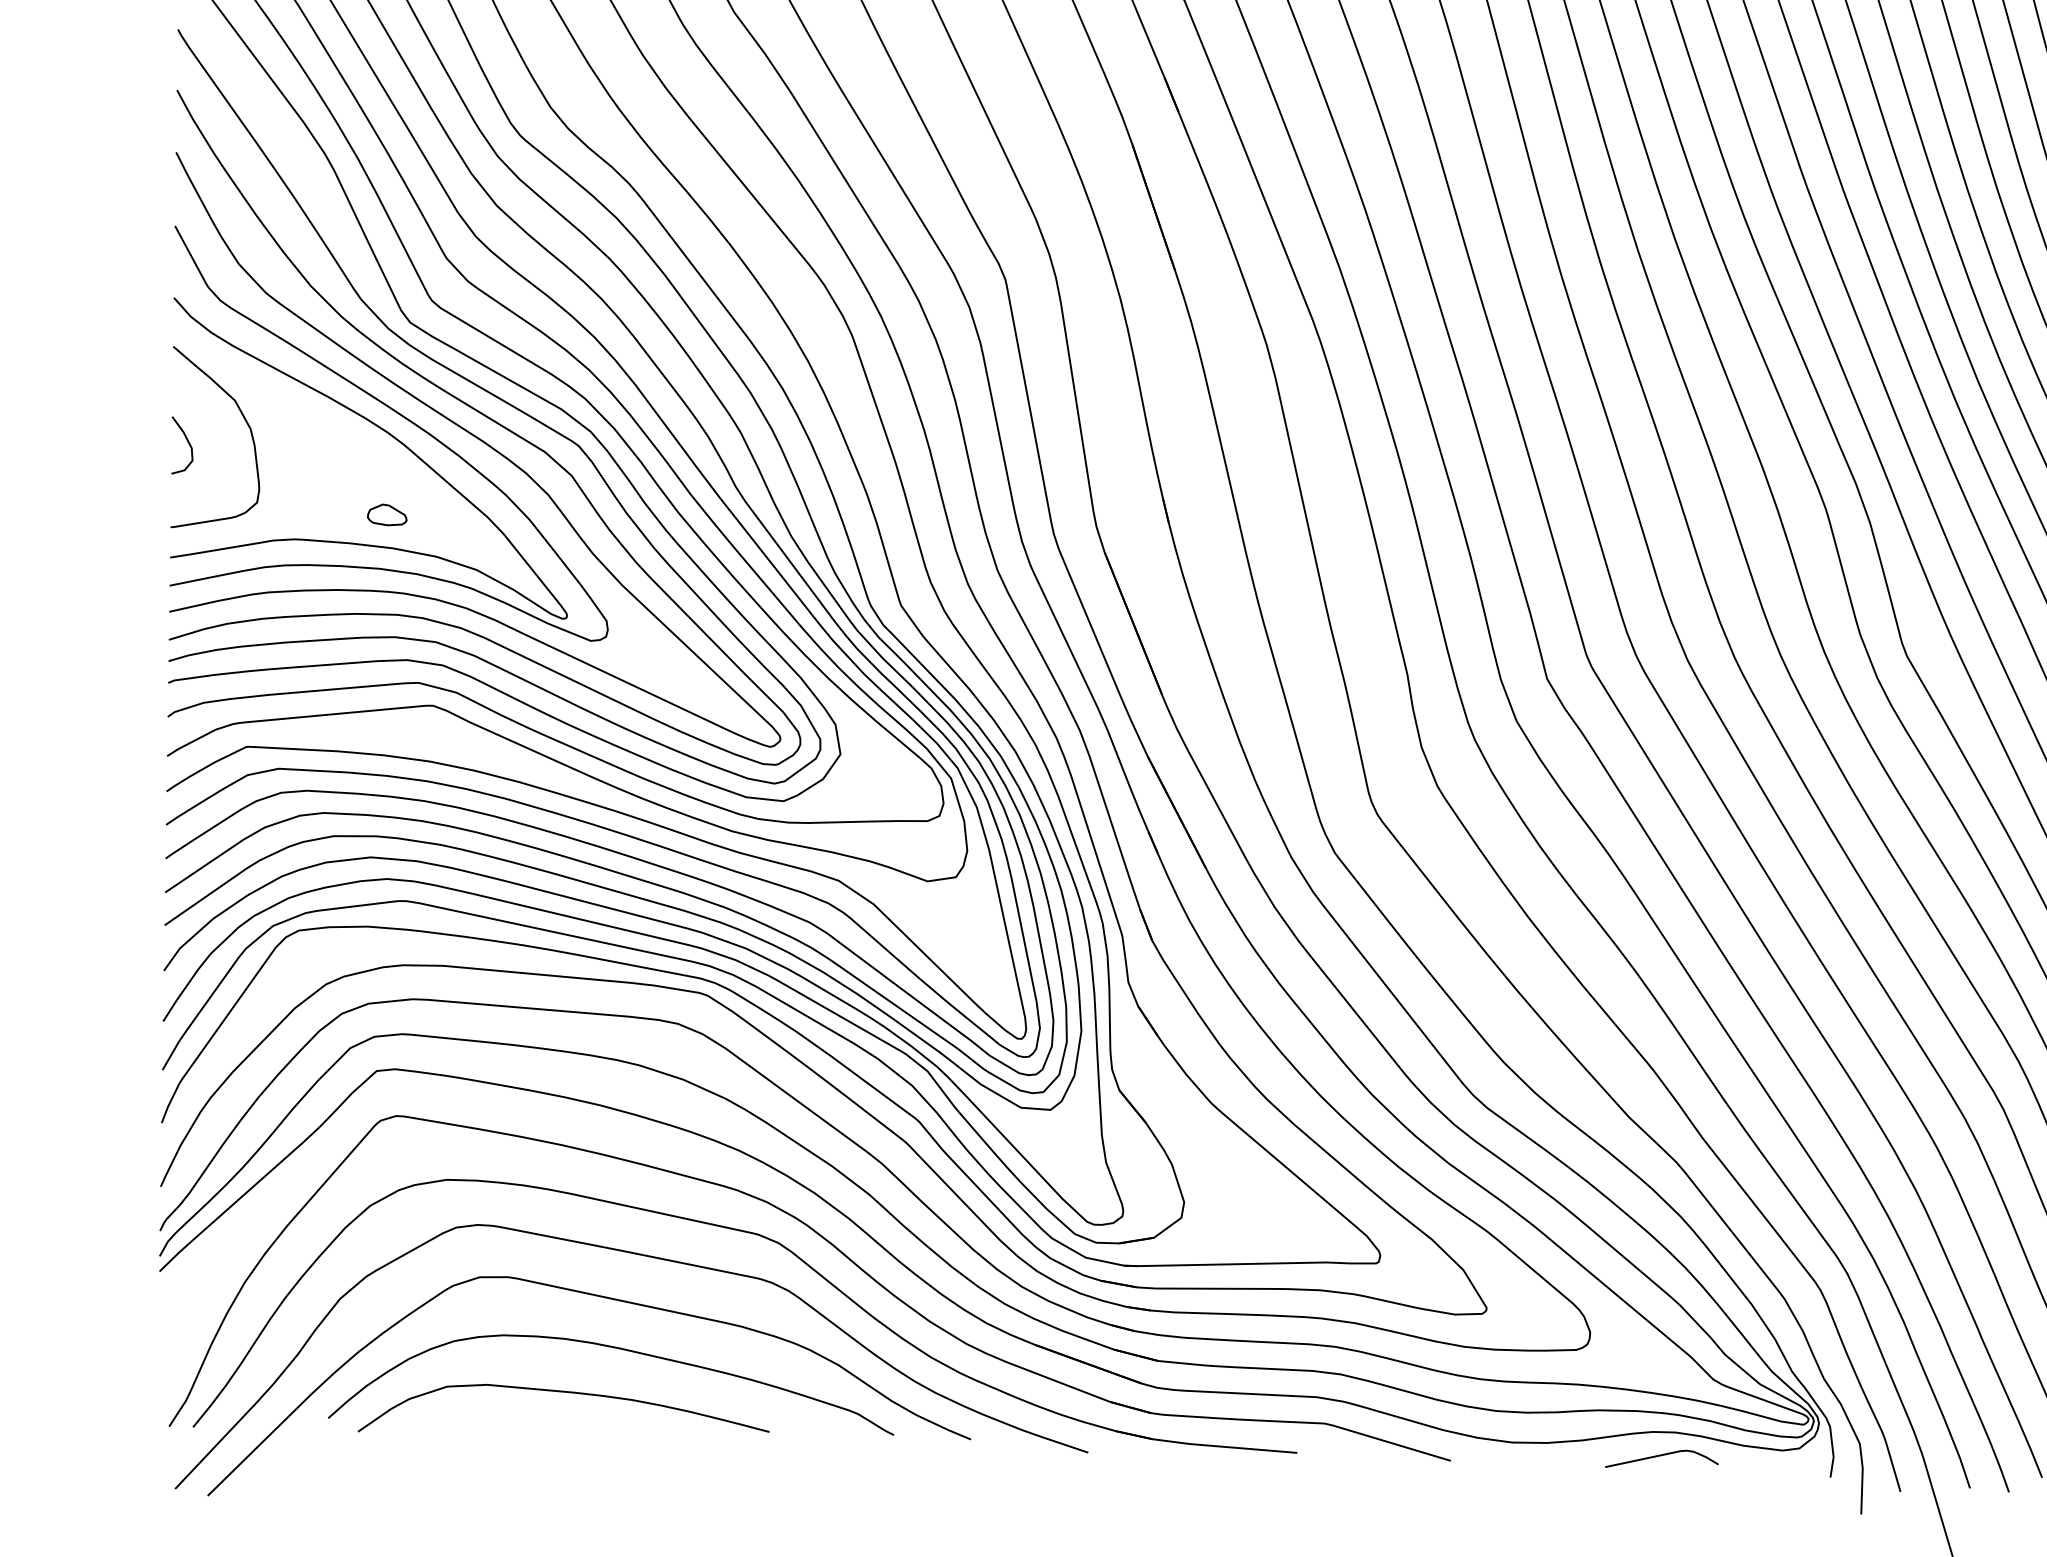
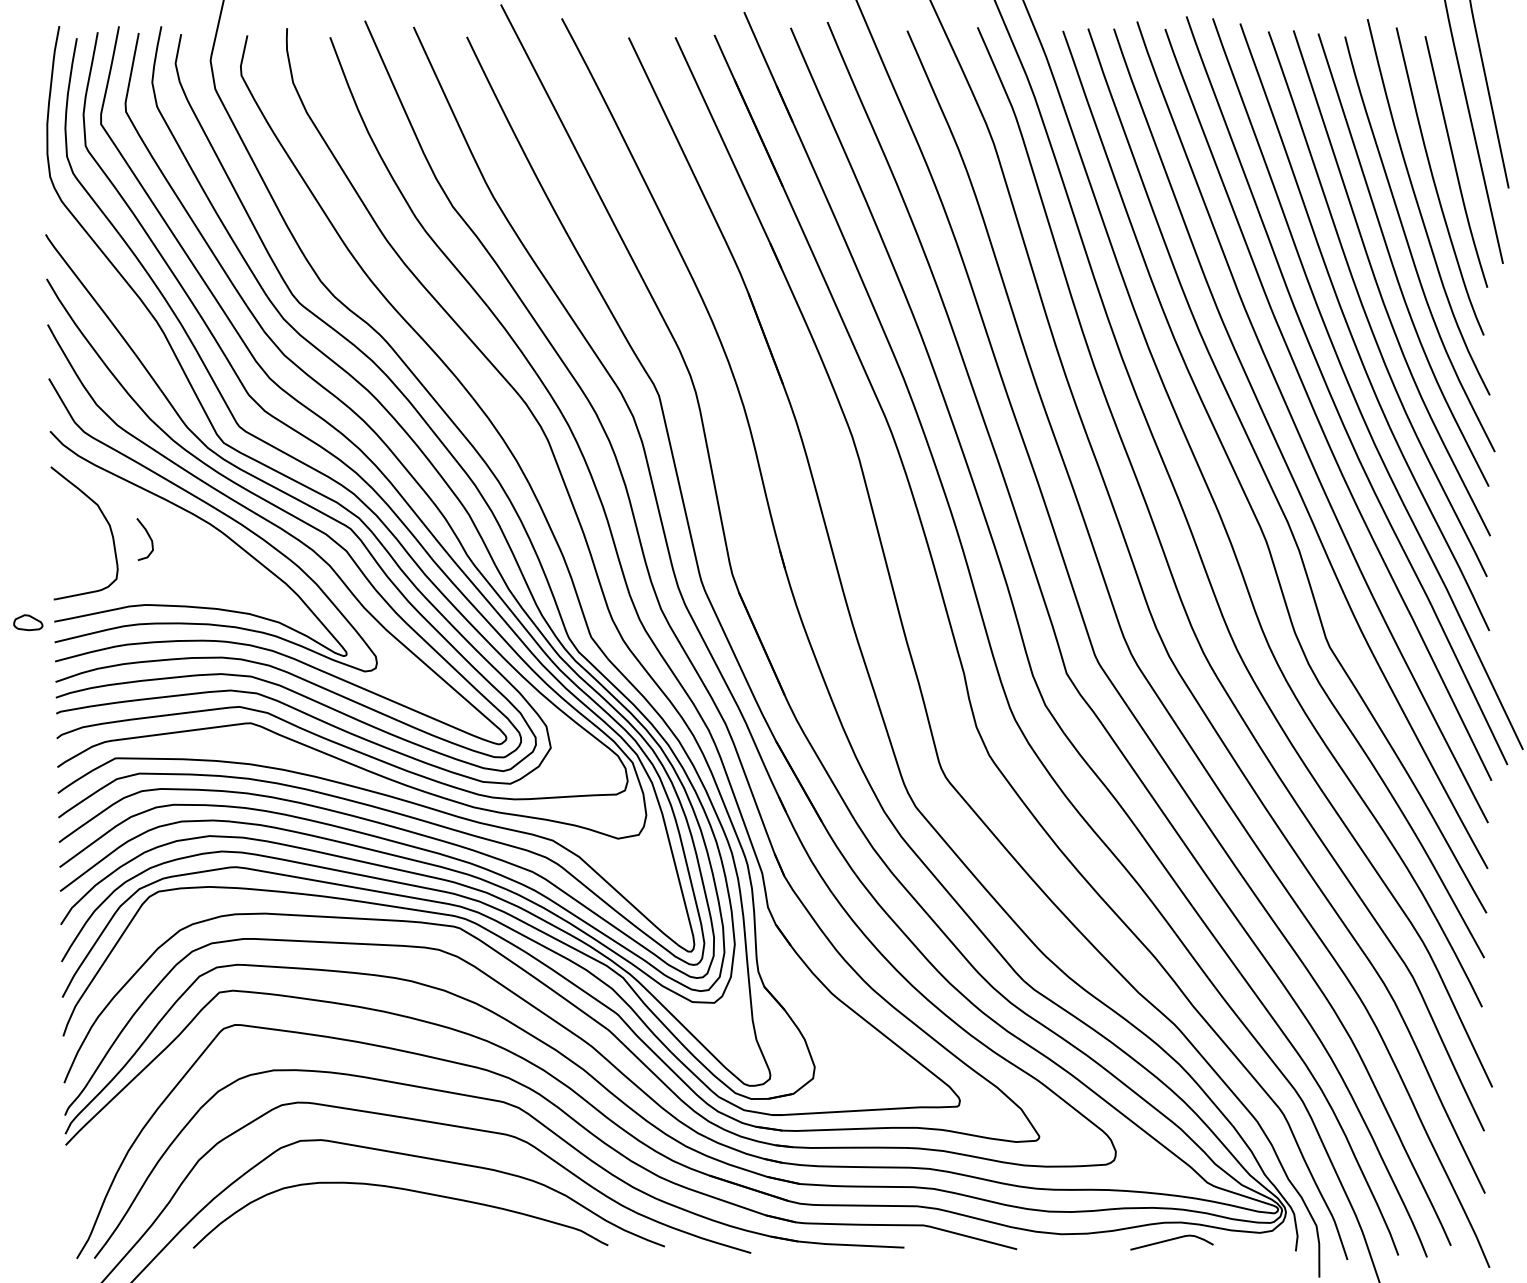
curve: (187, 441) -> (148, 536), moved
part: (387, 514) -> (28, 622), moved
curve: (564, 1393) -> (365, 1223), removed

